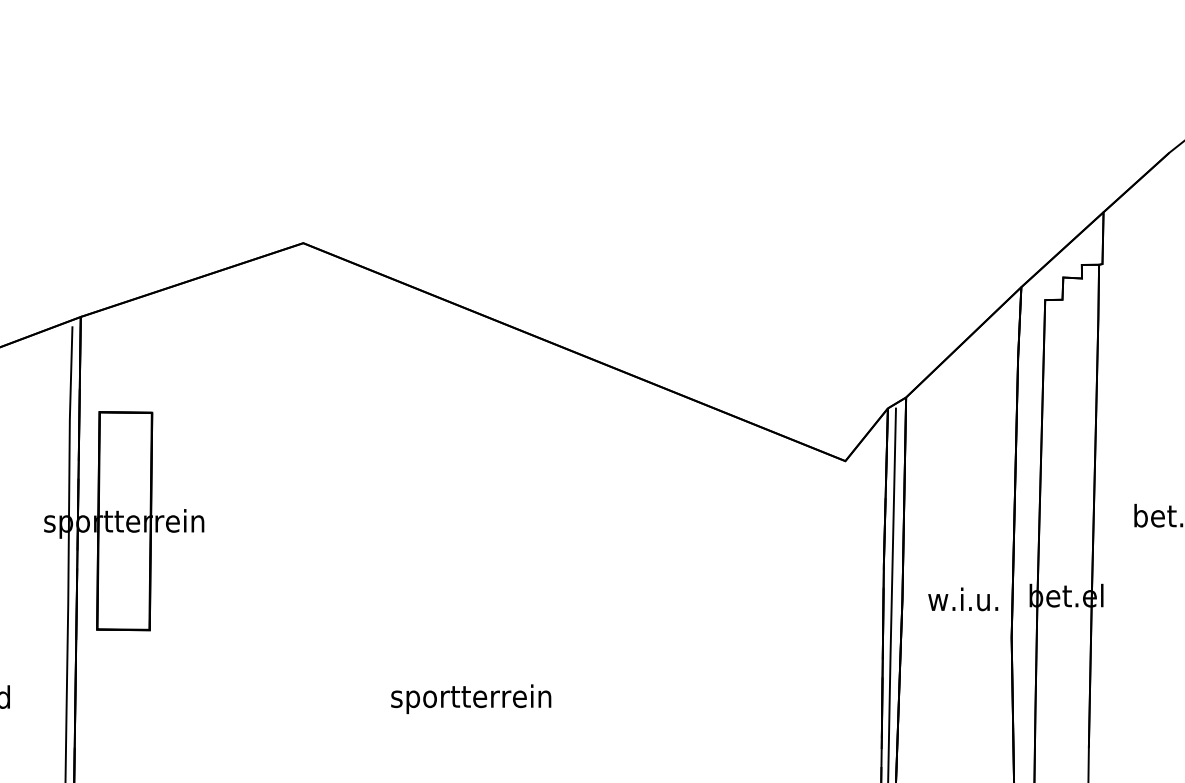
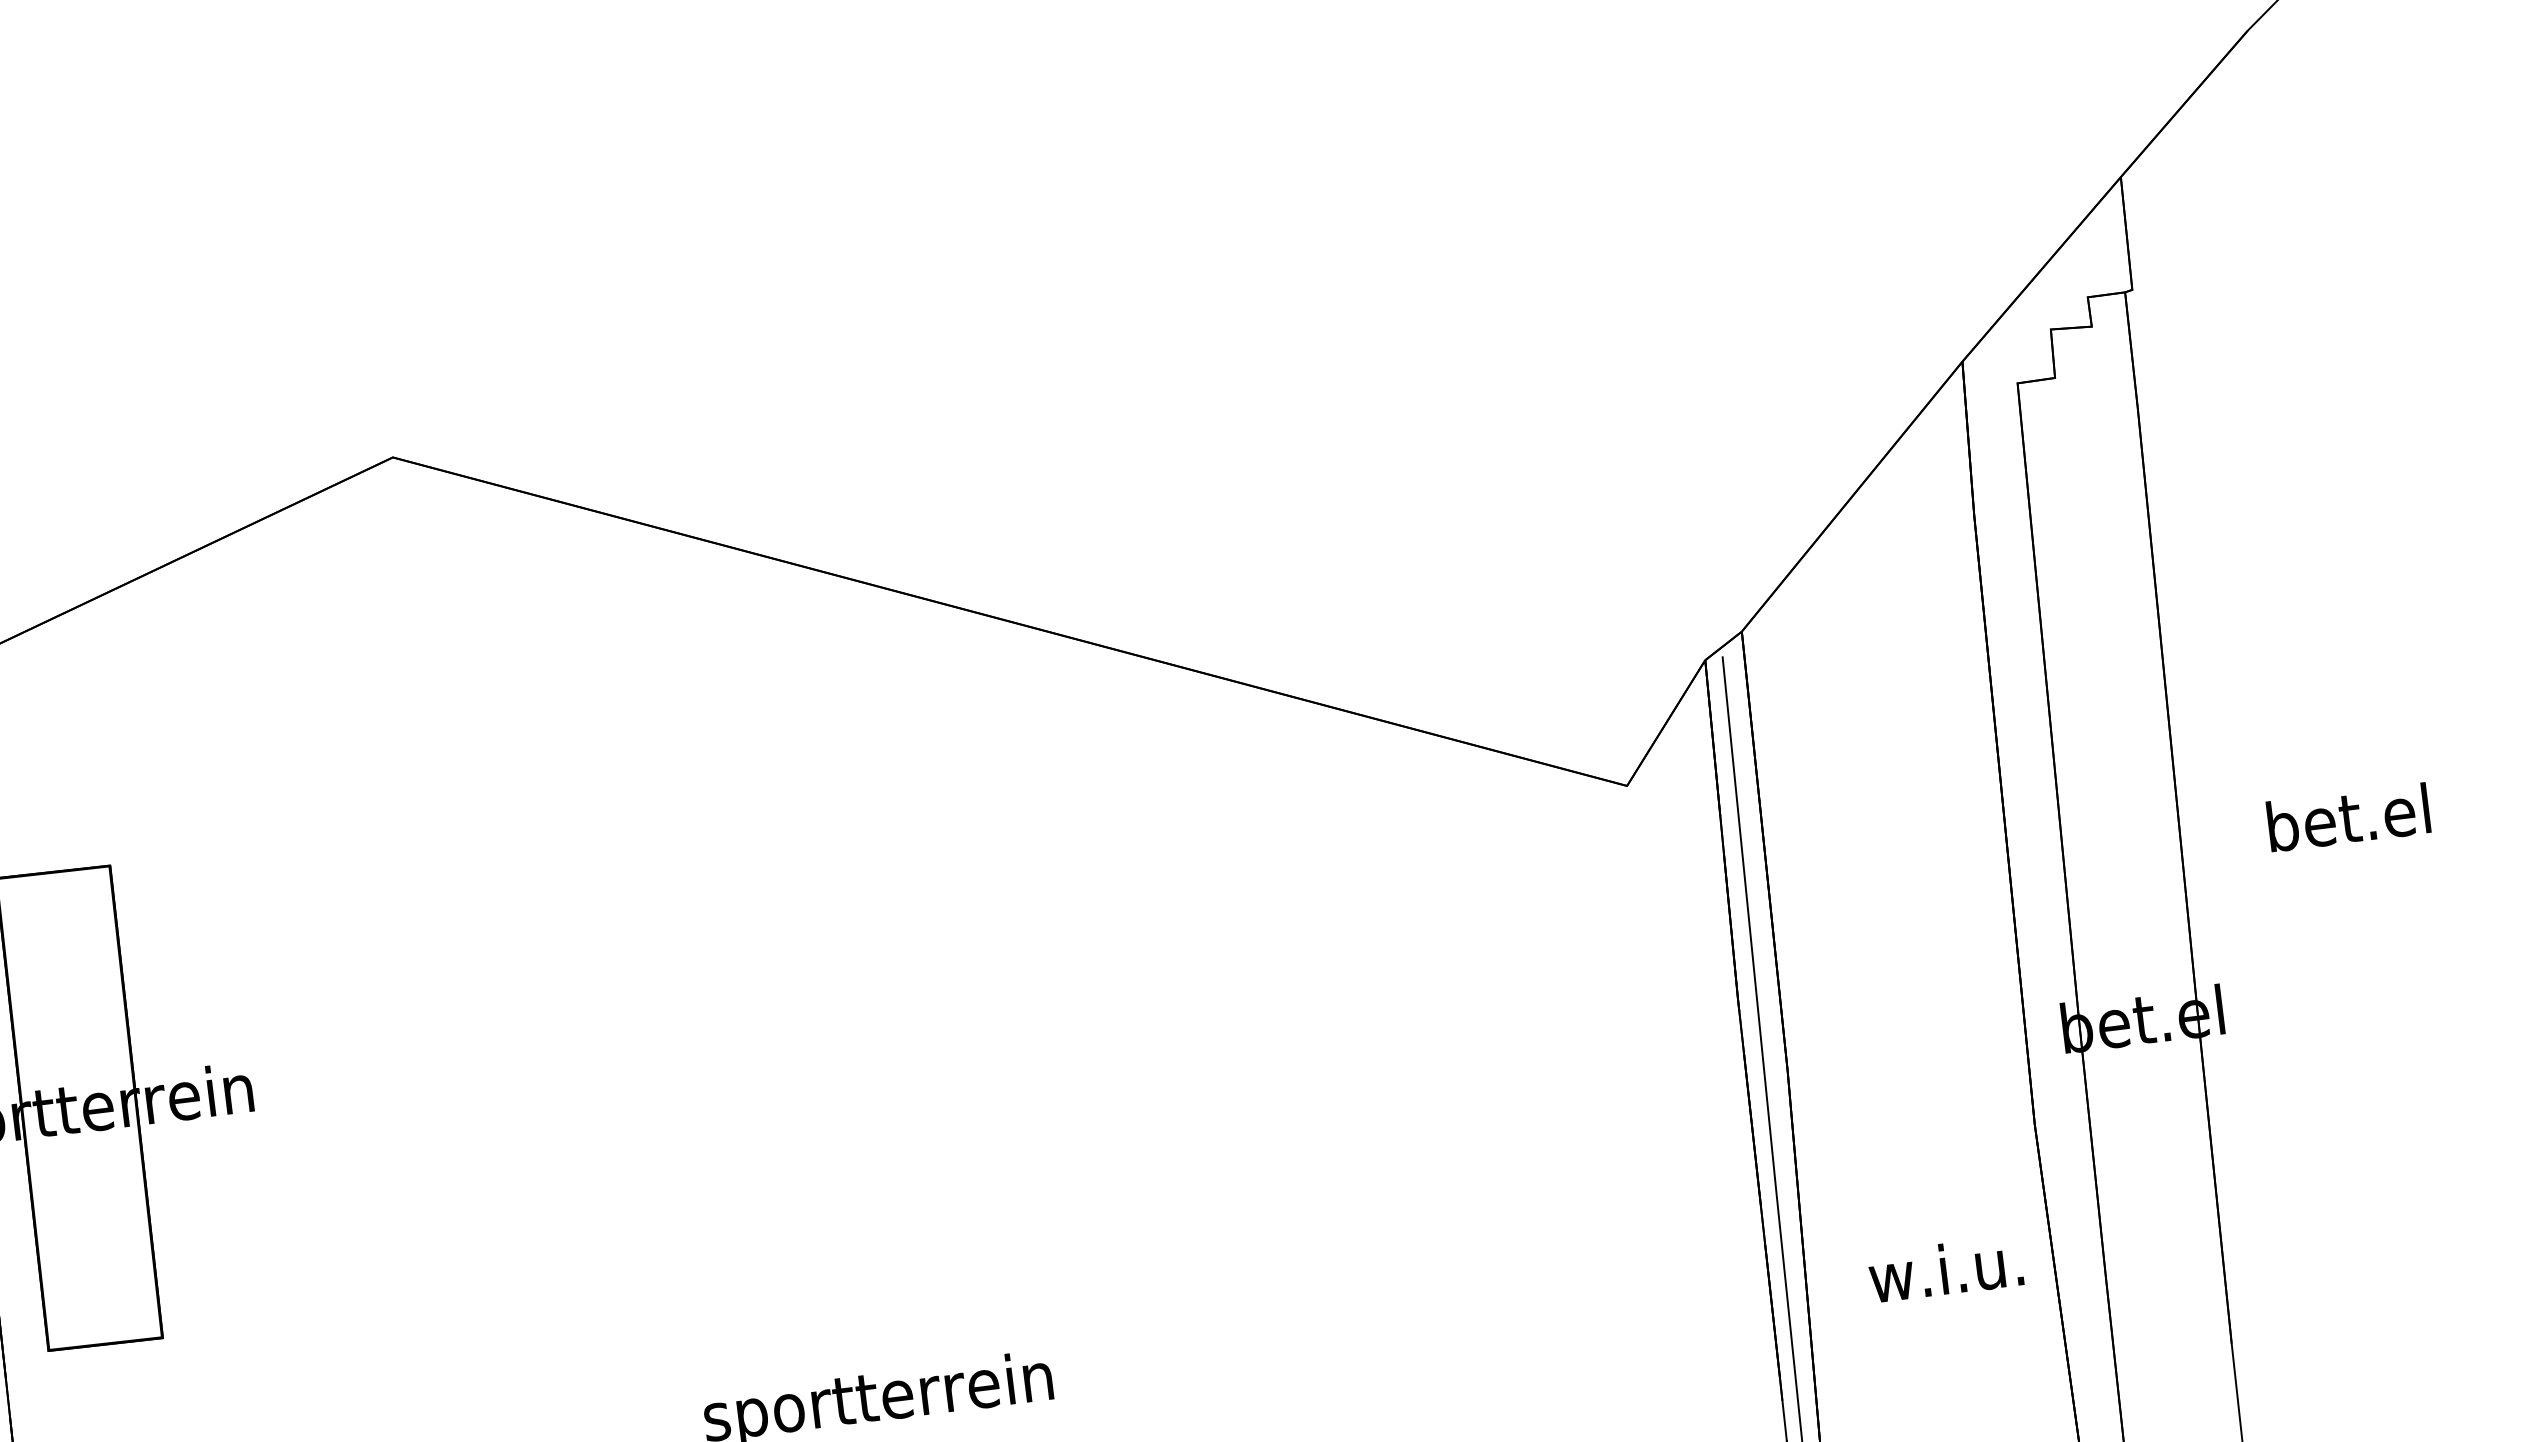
text: (963, 599) -> (1946, 1269), moved

